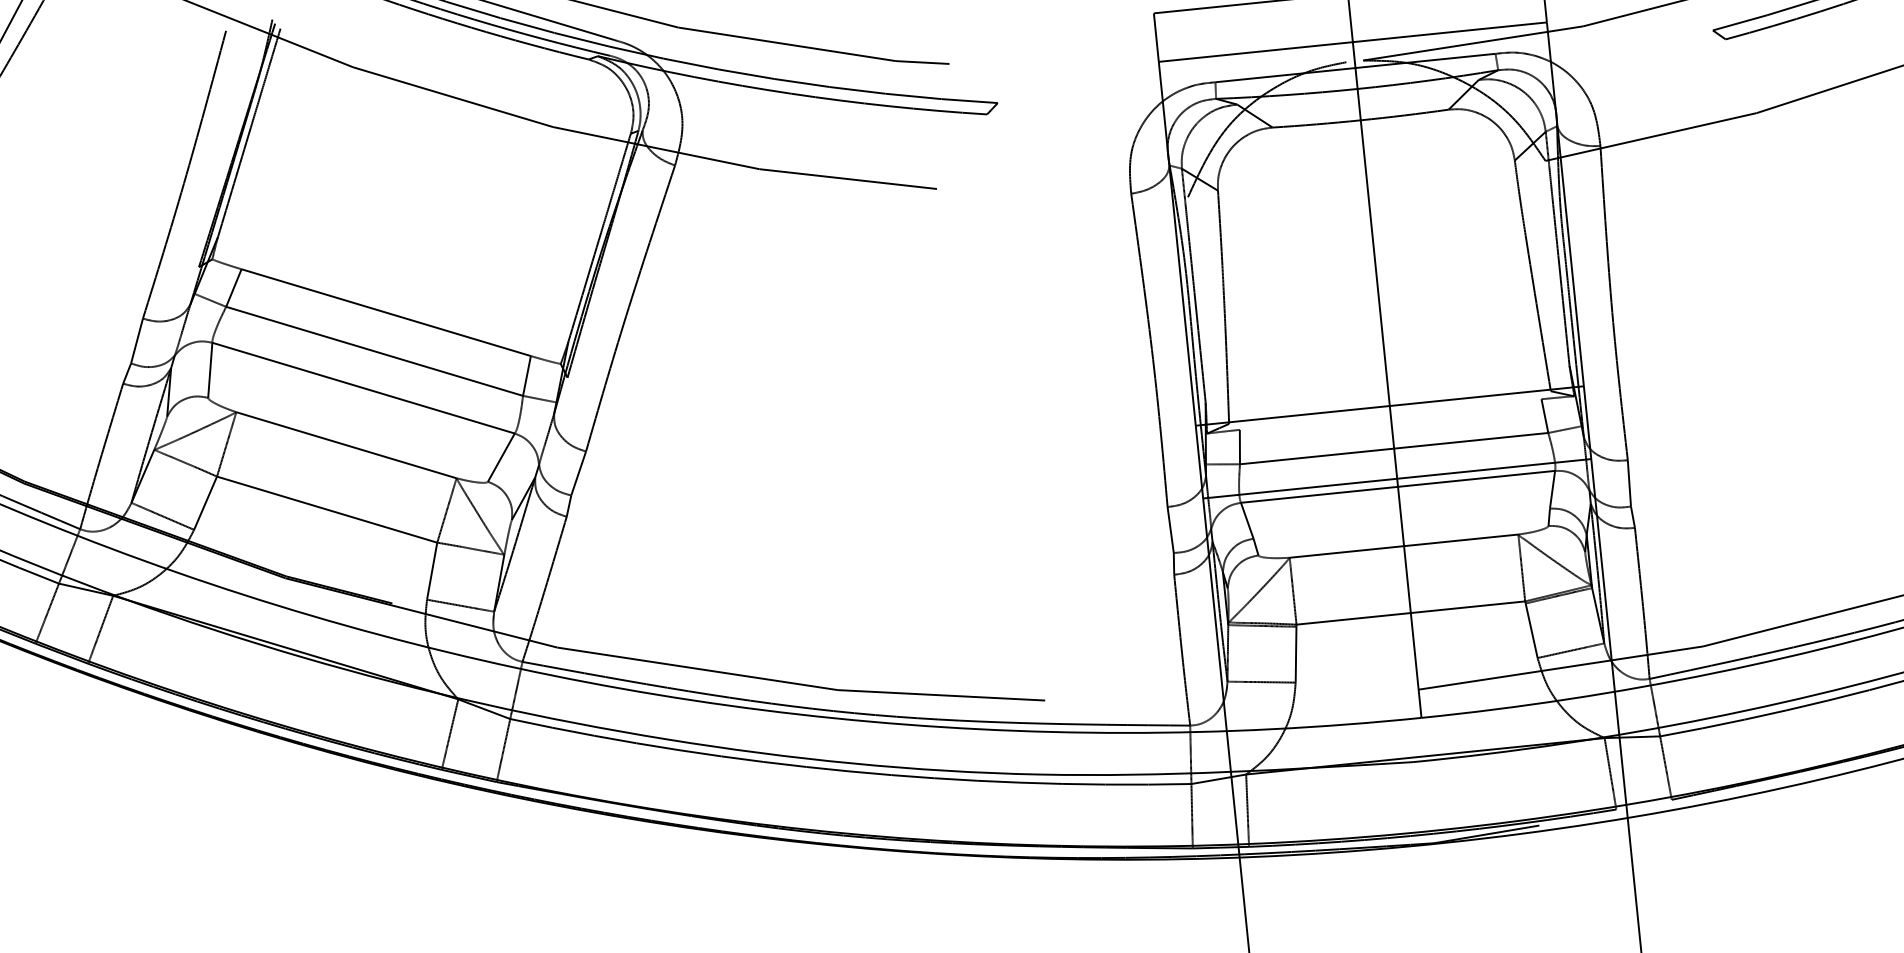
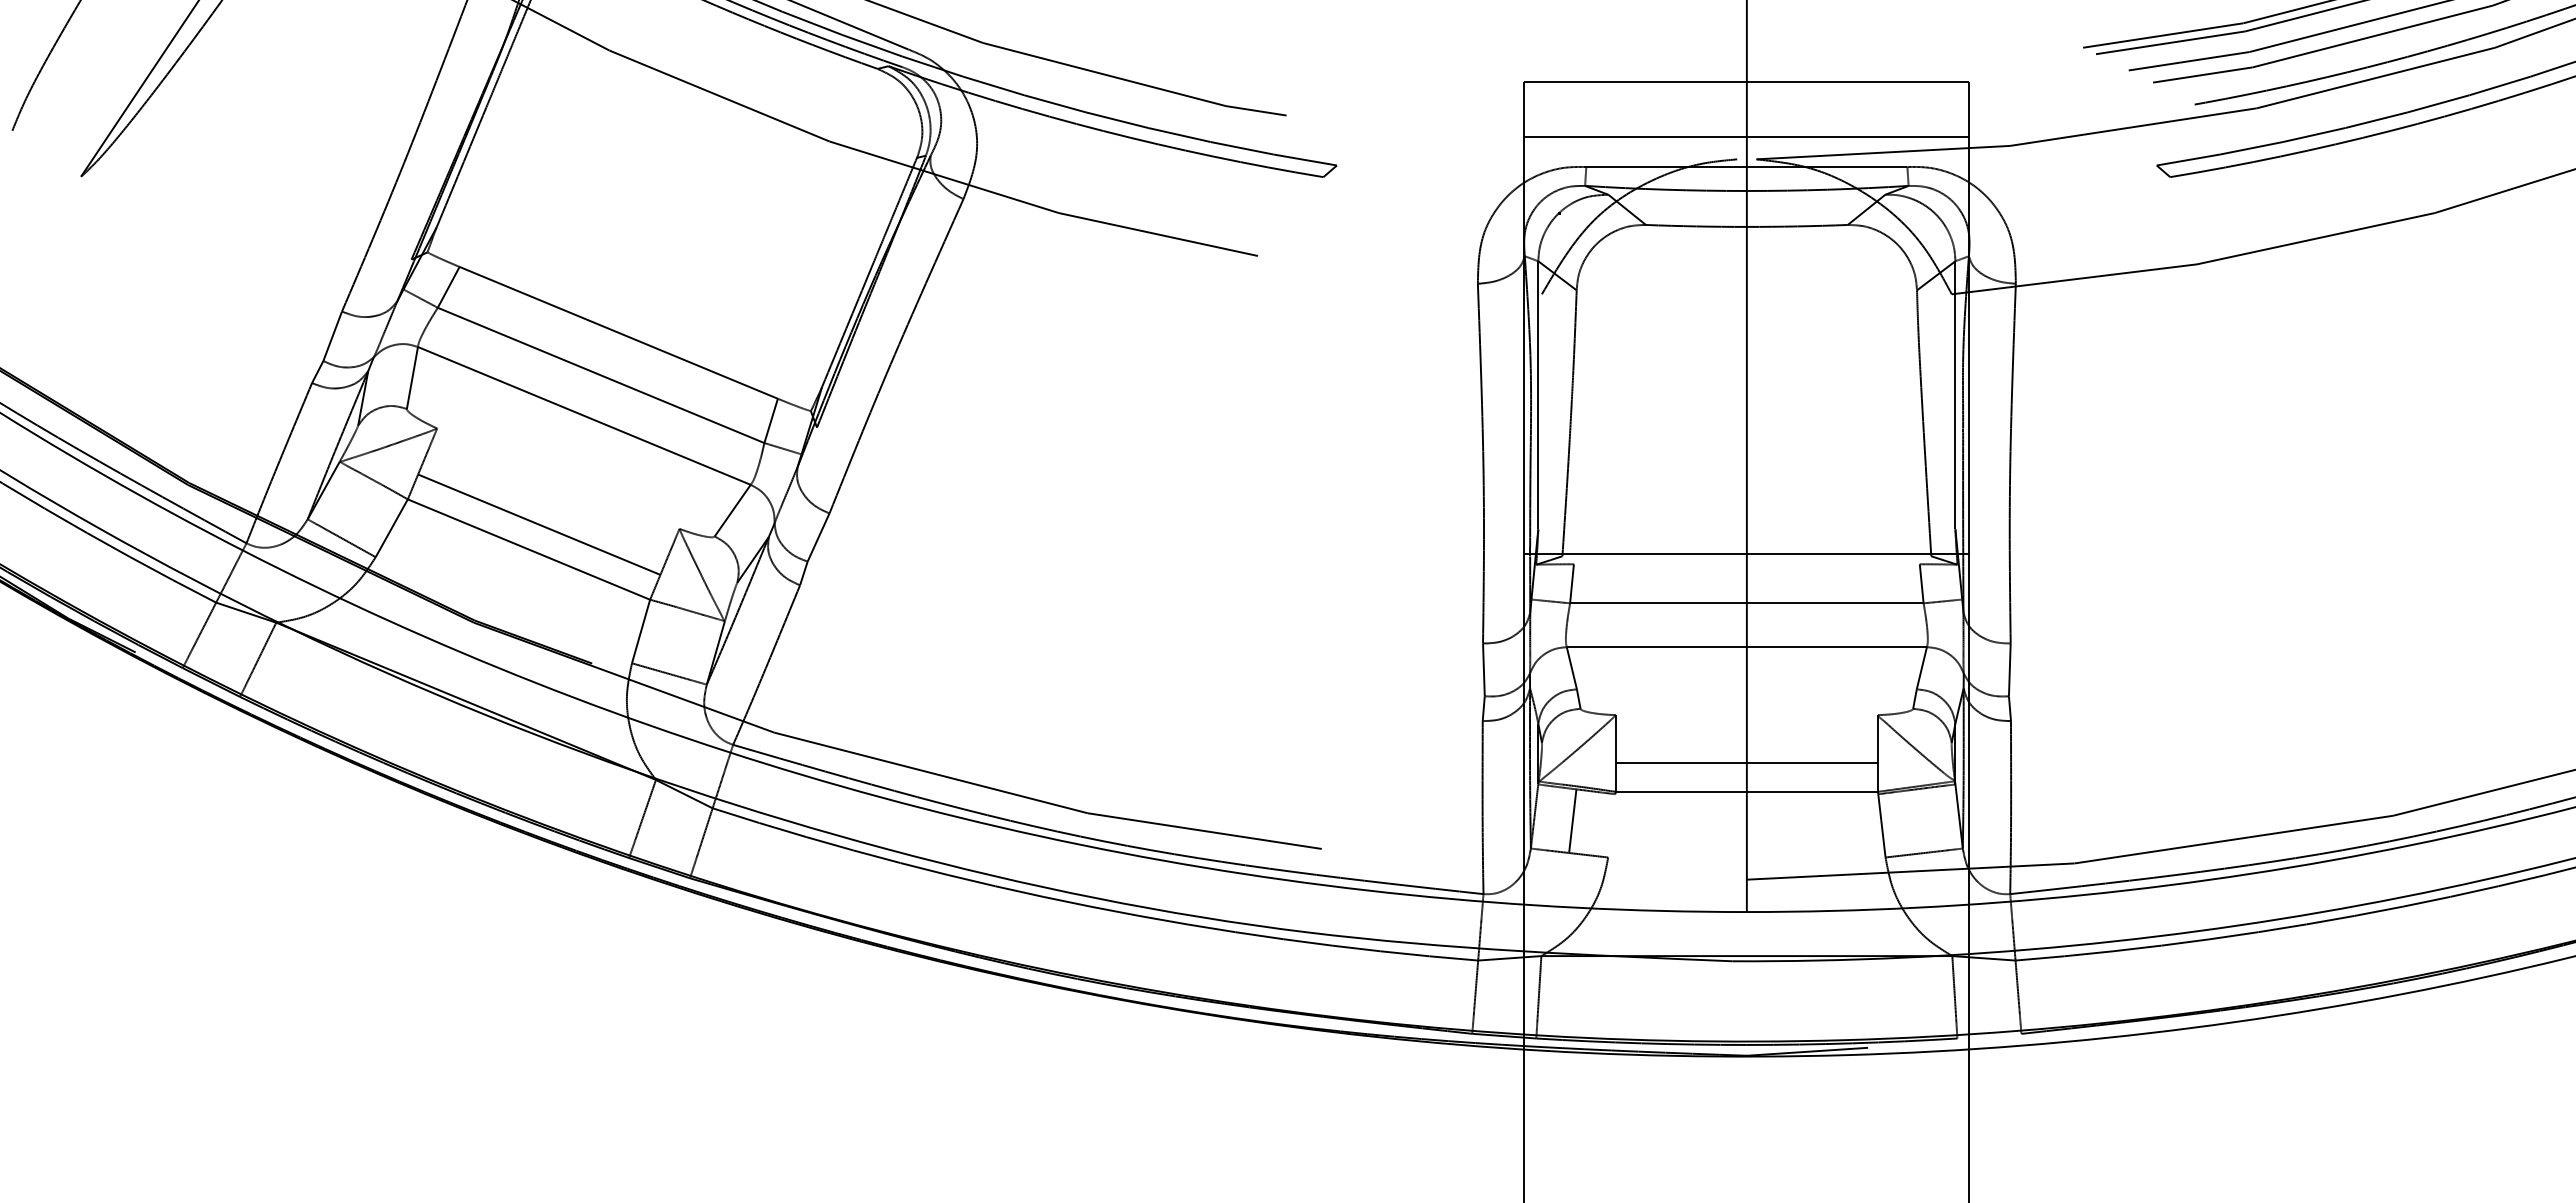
line: (346, 445) -> (539, 524), moved
line: (1396, 478) -> (1746, 637), removed
line: (1403, 546) -> (1746, 763), moved
line: (1295, 654) -> (1572, 820), moved

